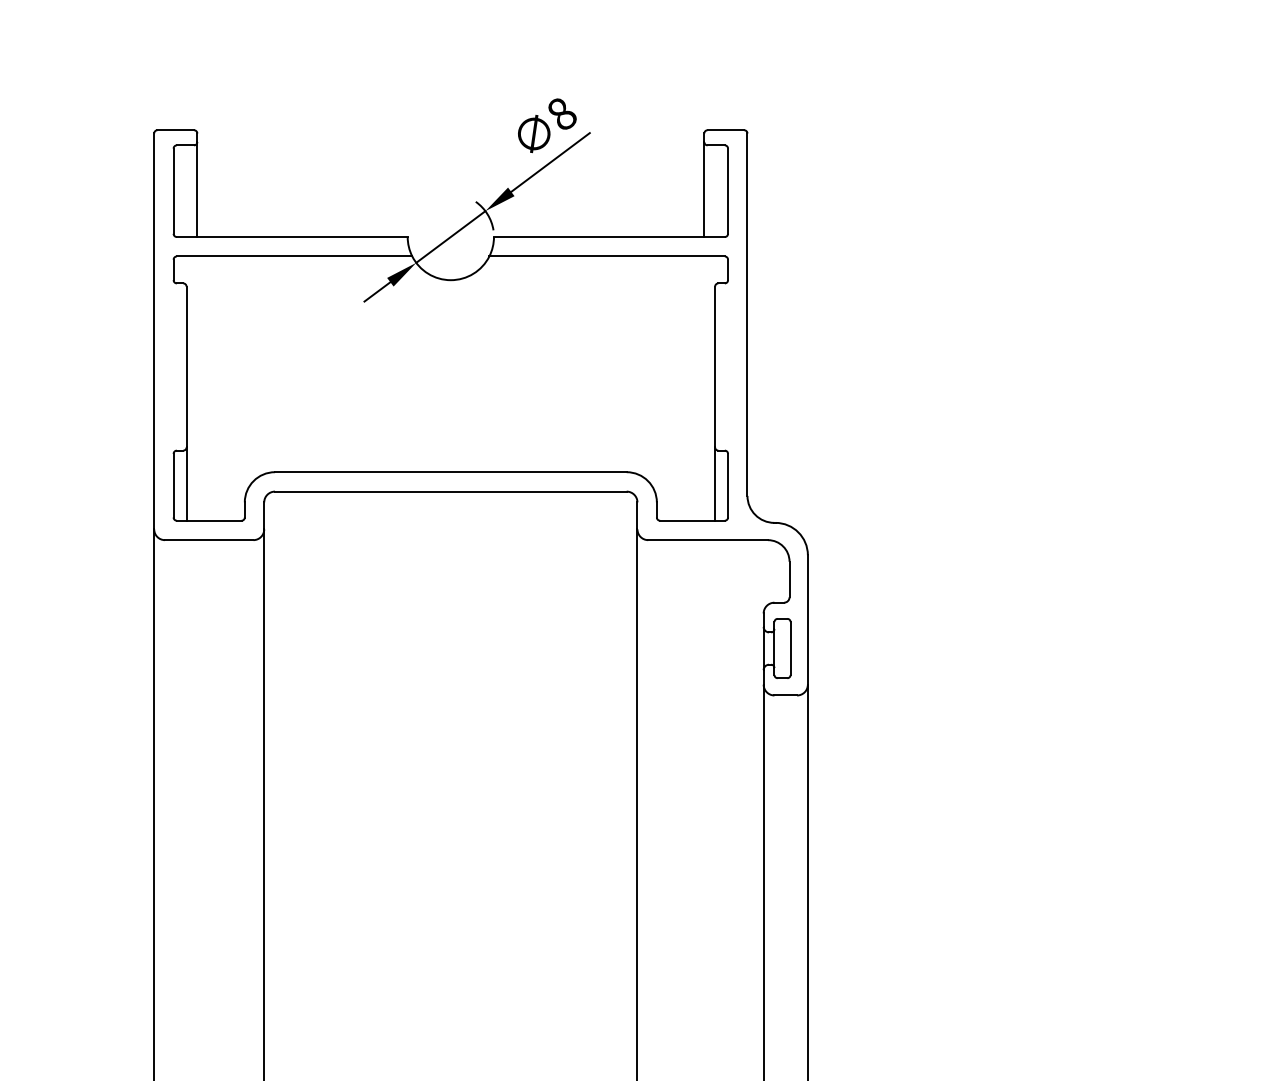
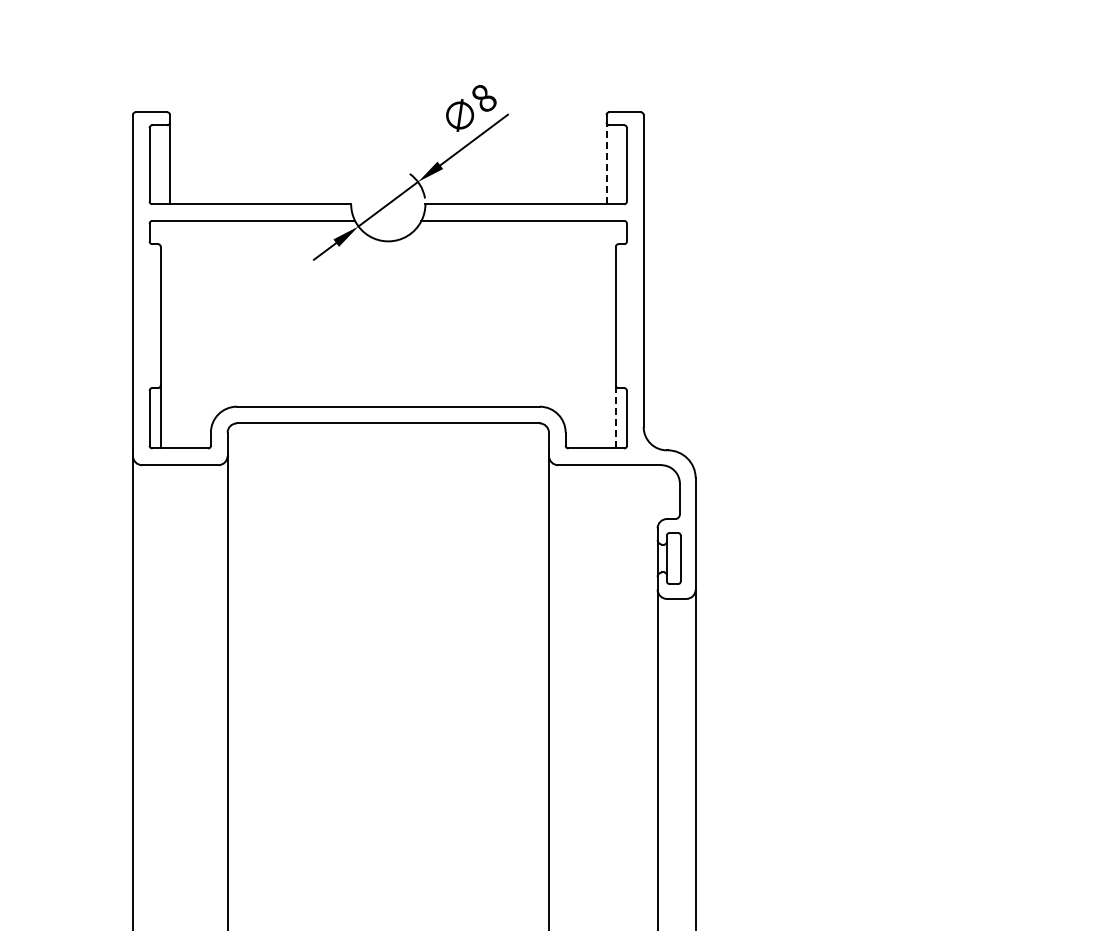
line: (704, 189) -> (606, 163), solid -> dashed
line: (714, 483) -> (615, 416), solid -> dashed

